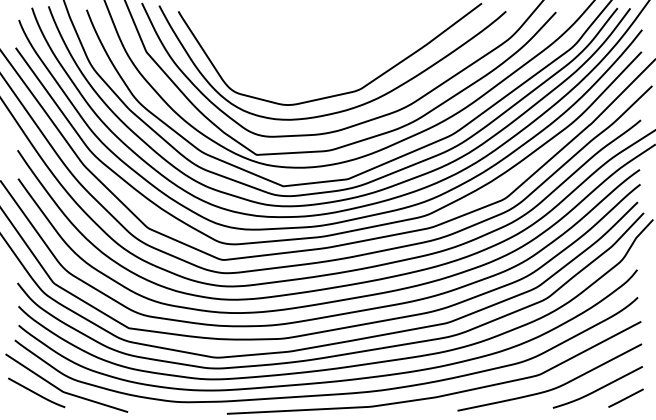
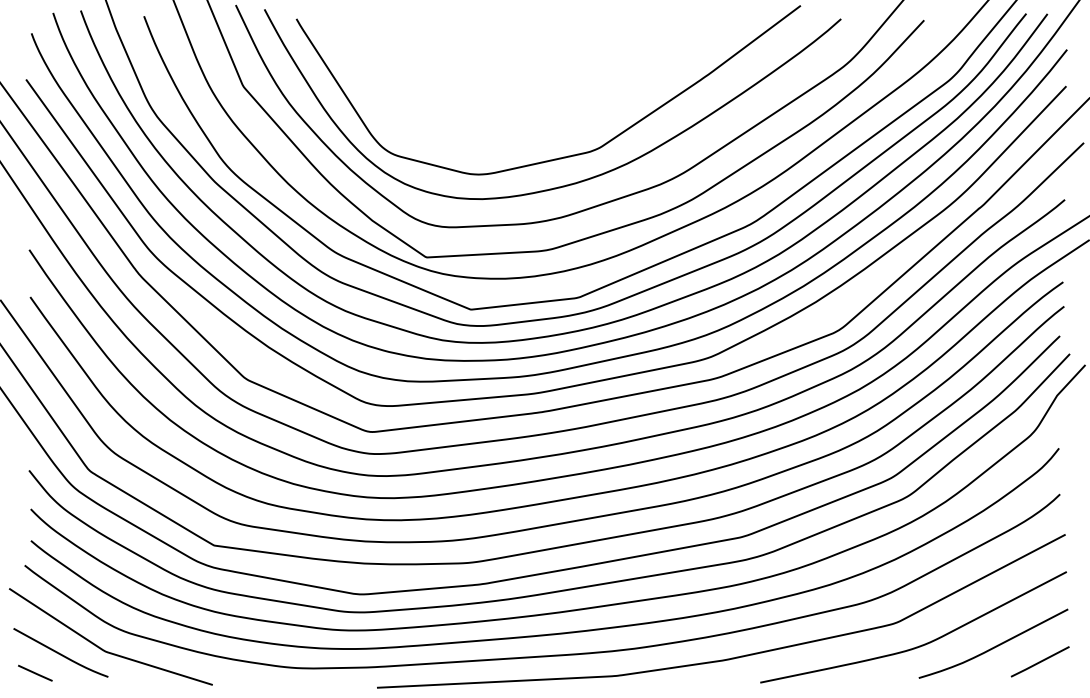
line: (20, 404) -> (33, 672), added

